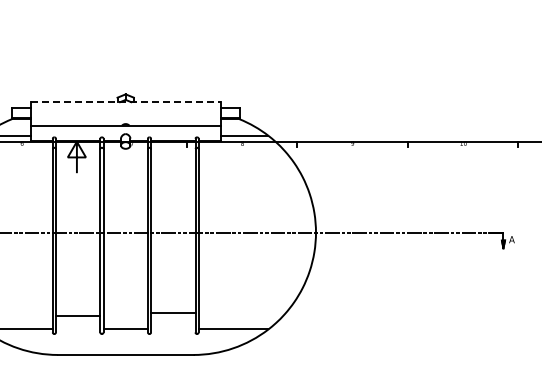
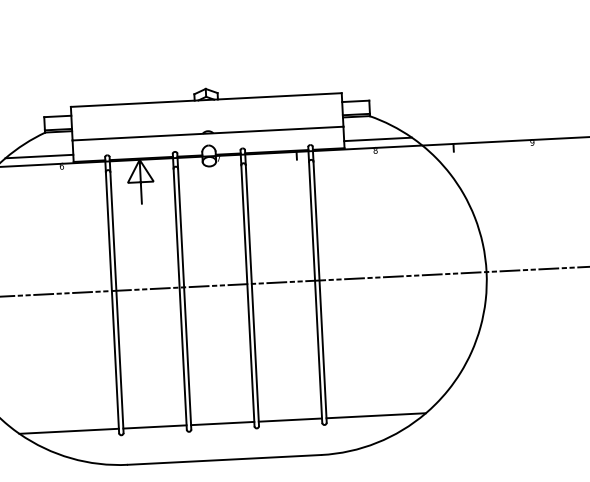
line: (126, 102) -> (207, 100), dashed -> solid
line: (173, 313) -> (290, 420), moved
line: (77, 316) -> (154, 427), moved

